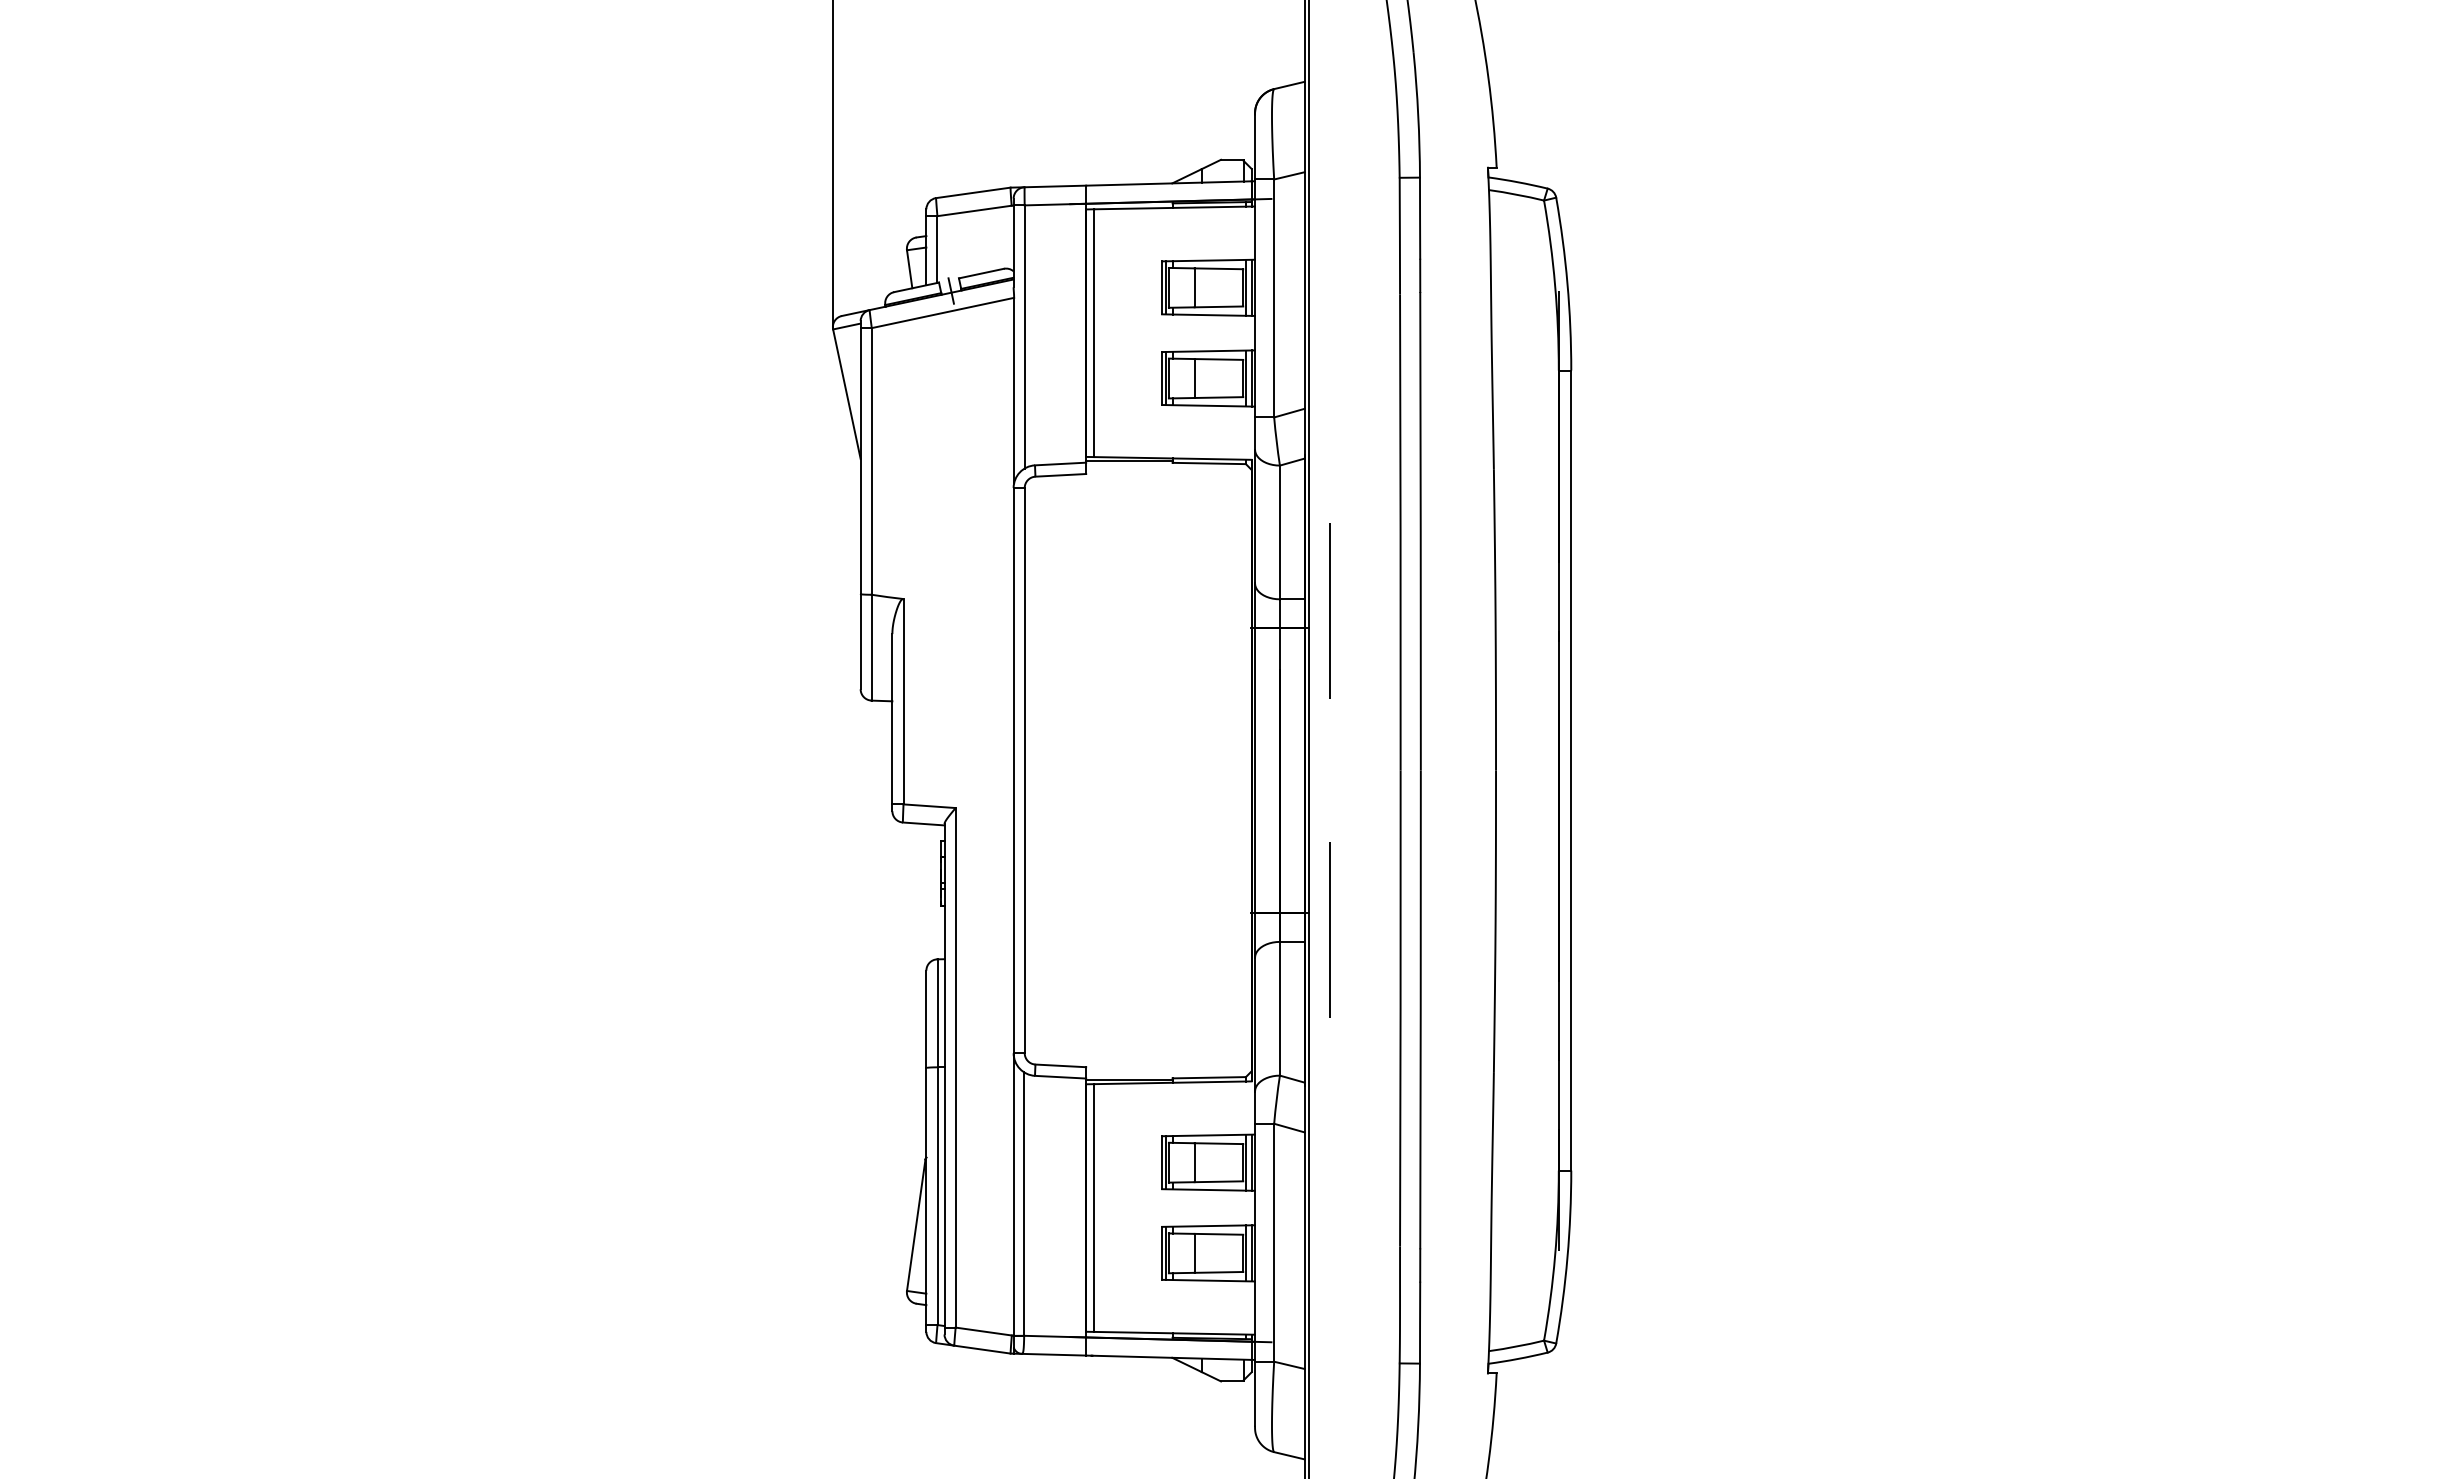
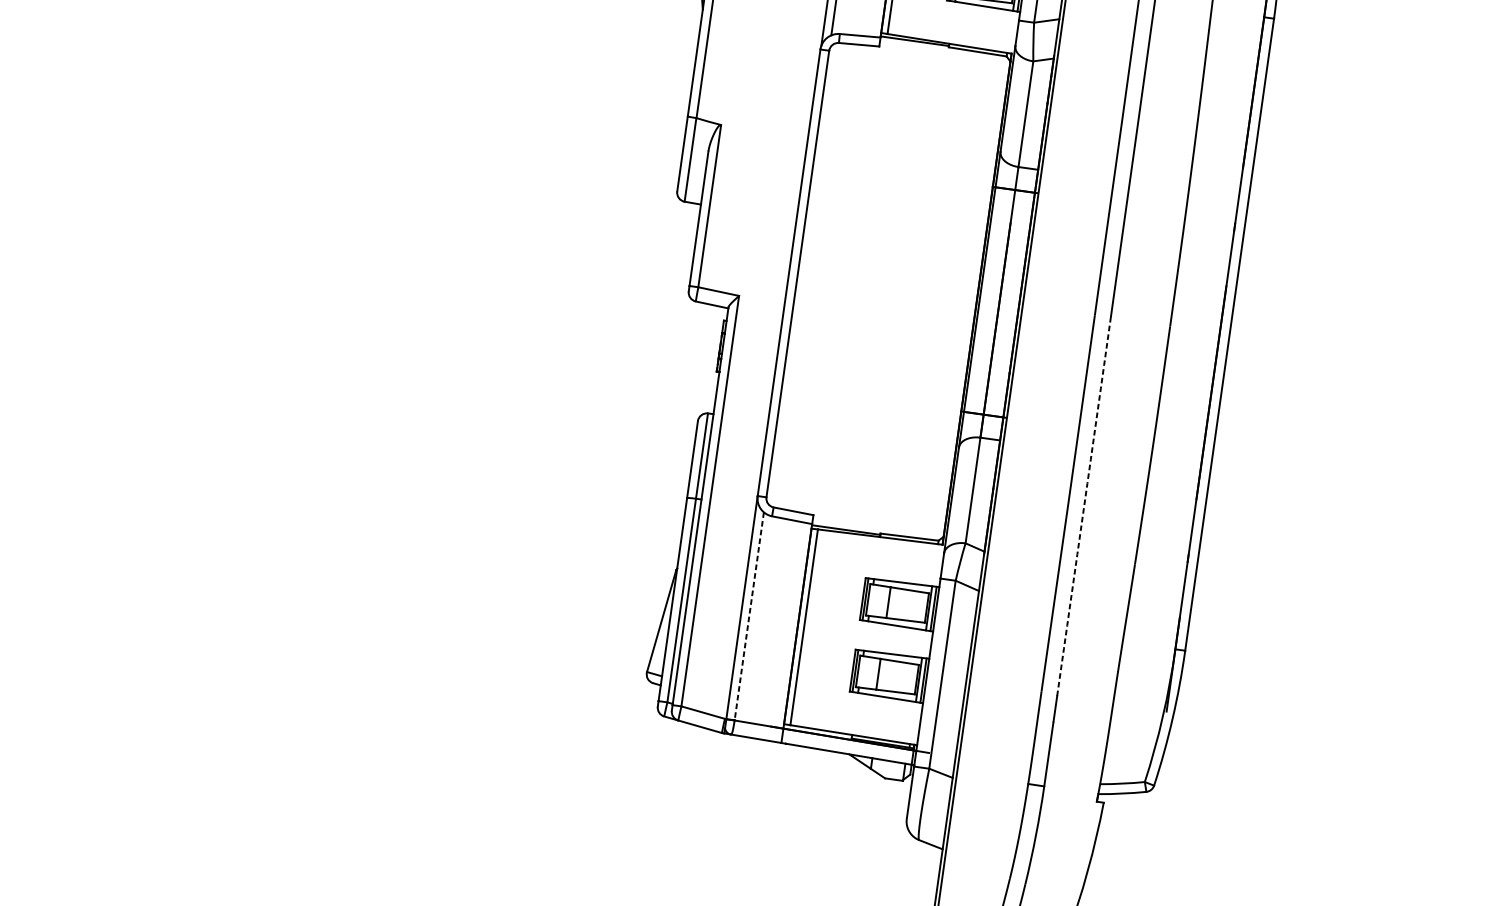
line: (1329, 610) -> (1056, 181), removed
line: (1329, 930) -> (1020, 434), removed
arc: (1420, 1009) -> (1083, 506), solid -> dashed
line: (1024, 1203) -> (749, 615), solid -> dashed

